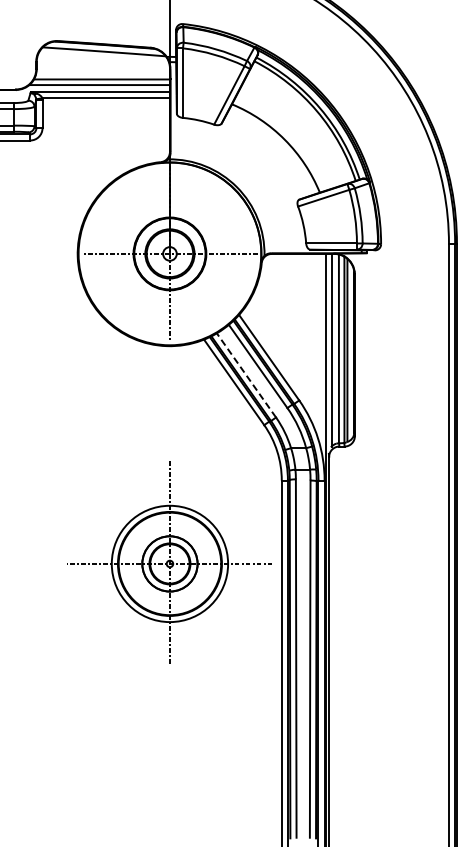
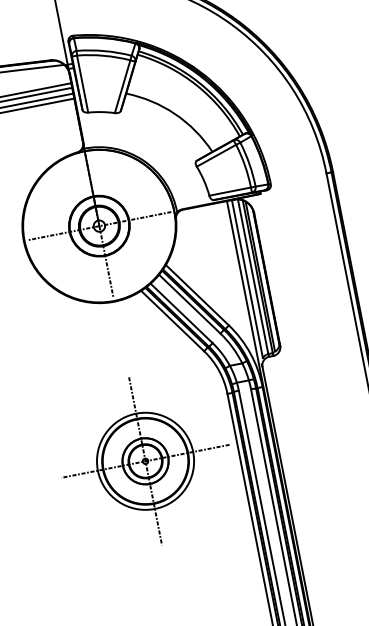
line: (246, 375) -> (181, 313), dashed -> solid
part: (169, 562) -> (144, 460), moved

